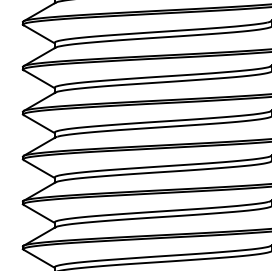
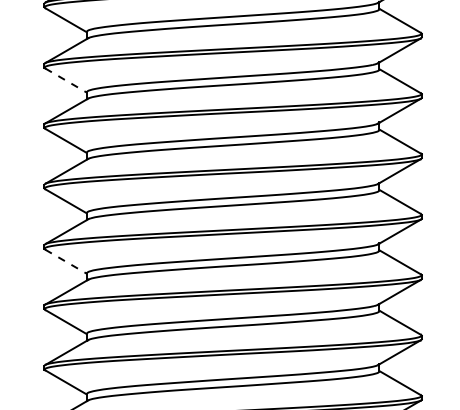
line: (39, 34) -> (66, 80), solid -> dashed
line: (39, 168) -> (66, 261), solid -> dashed

